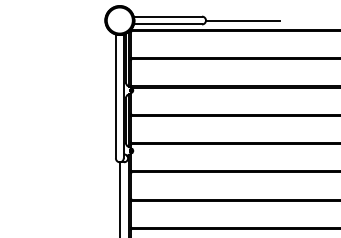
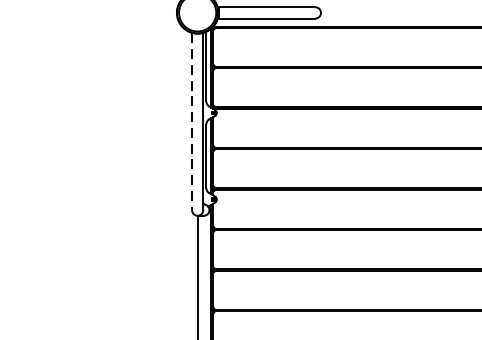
line: (242, 20) -> (373, 12), removed
line: (115, 96) -> (191, 121), solid -> dashed

